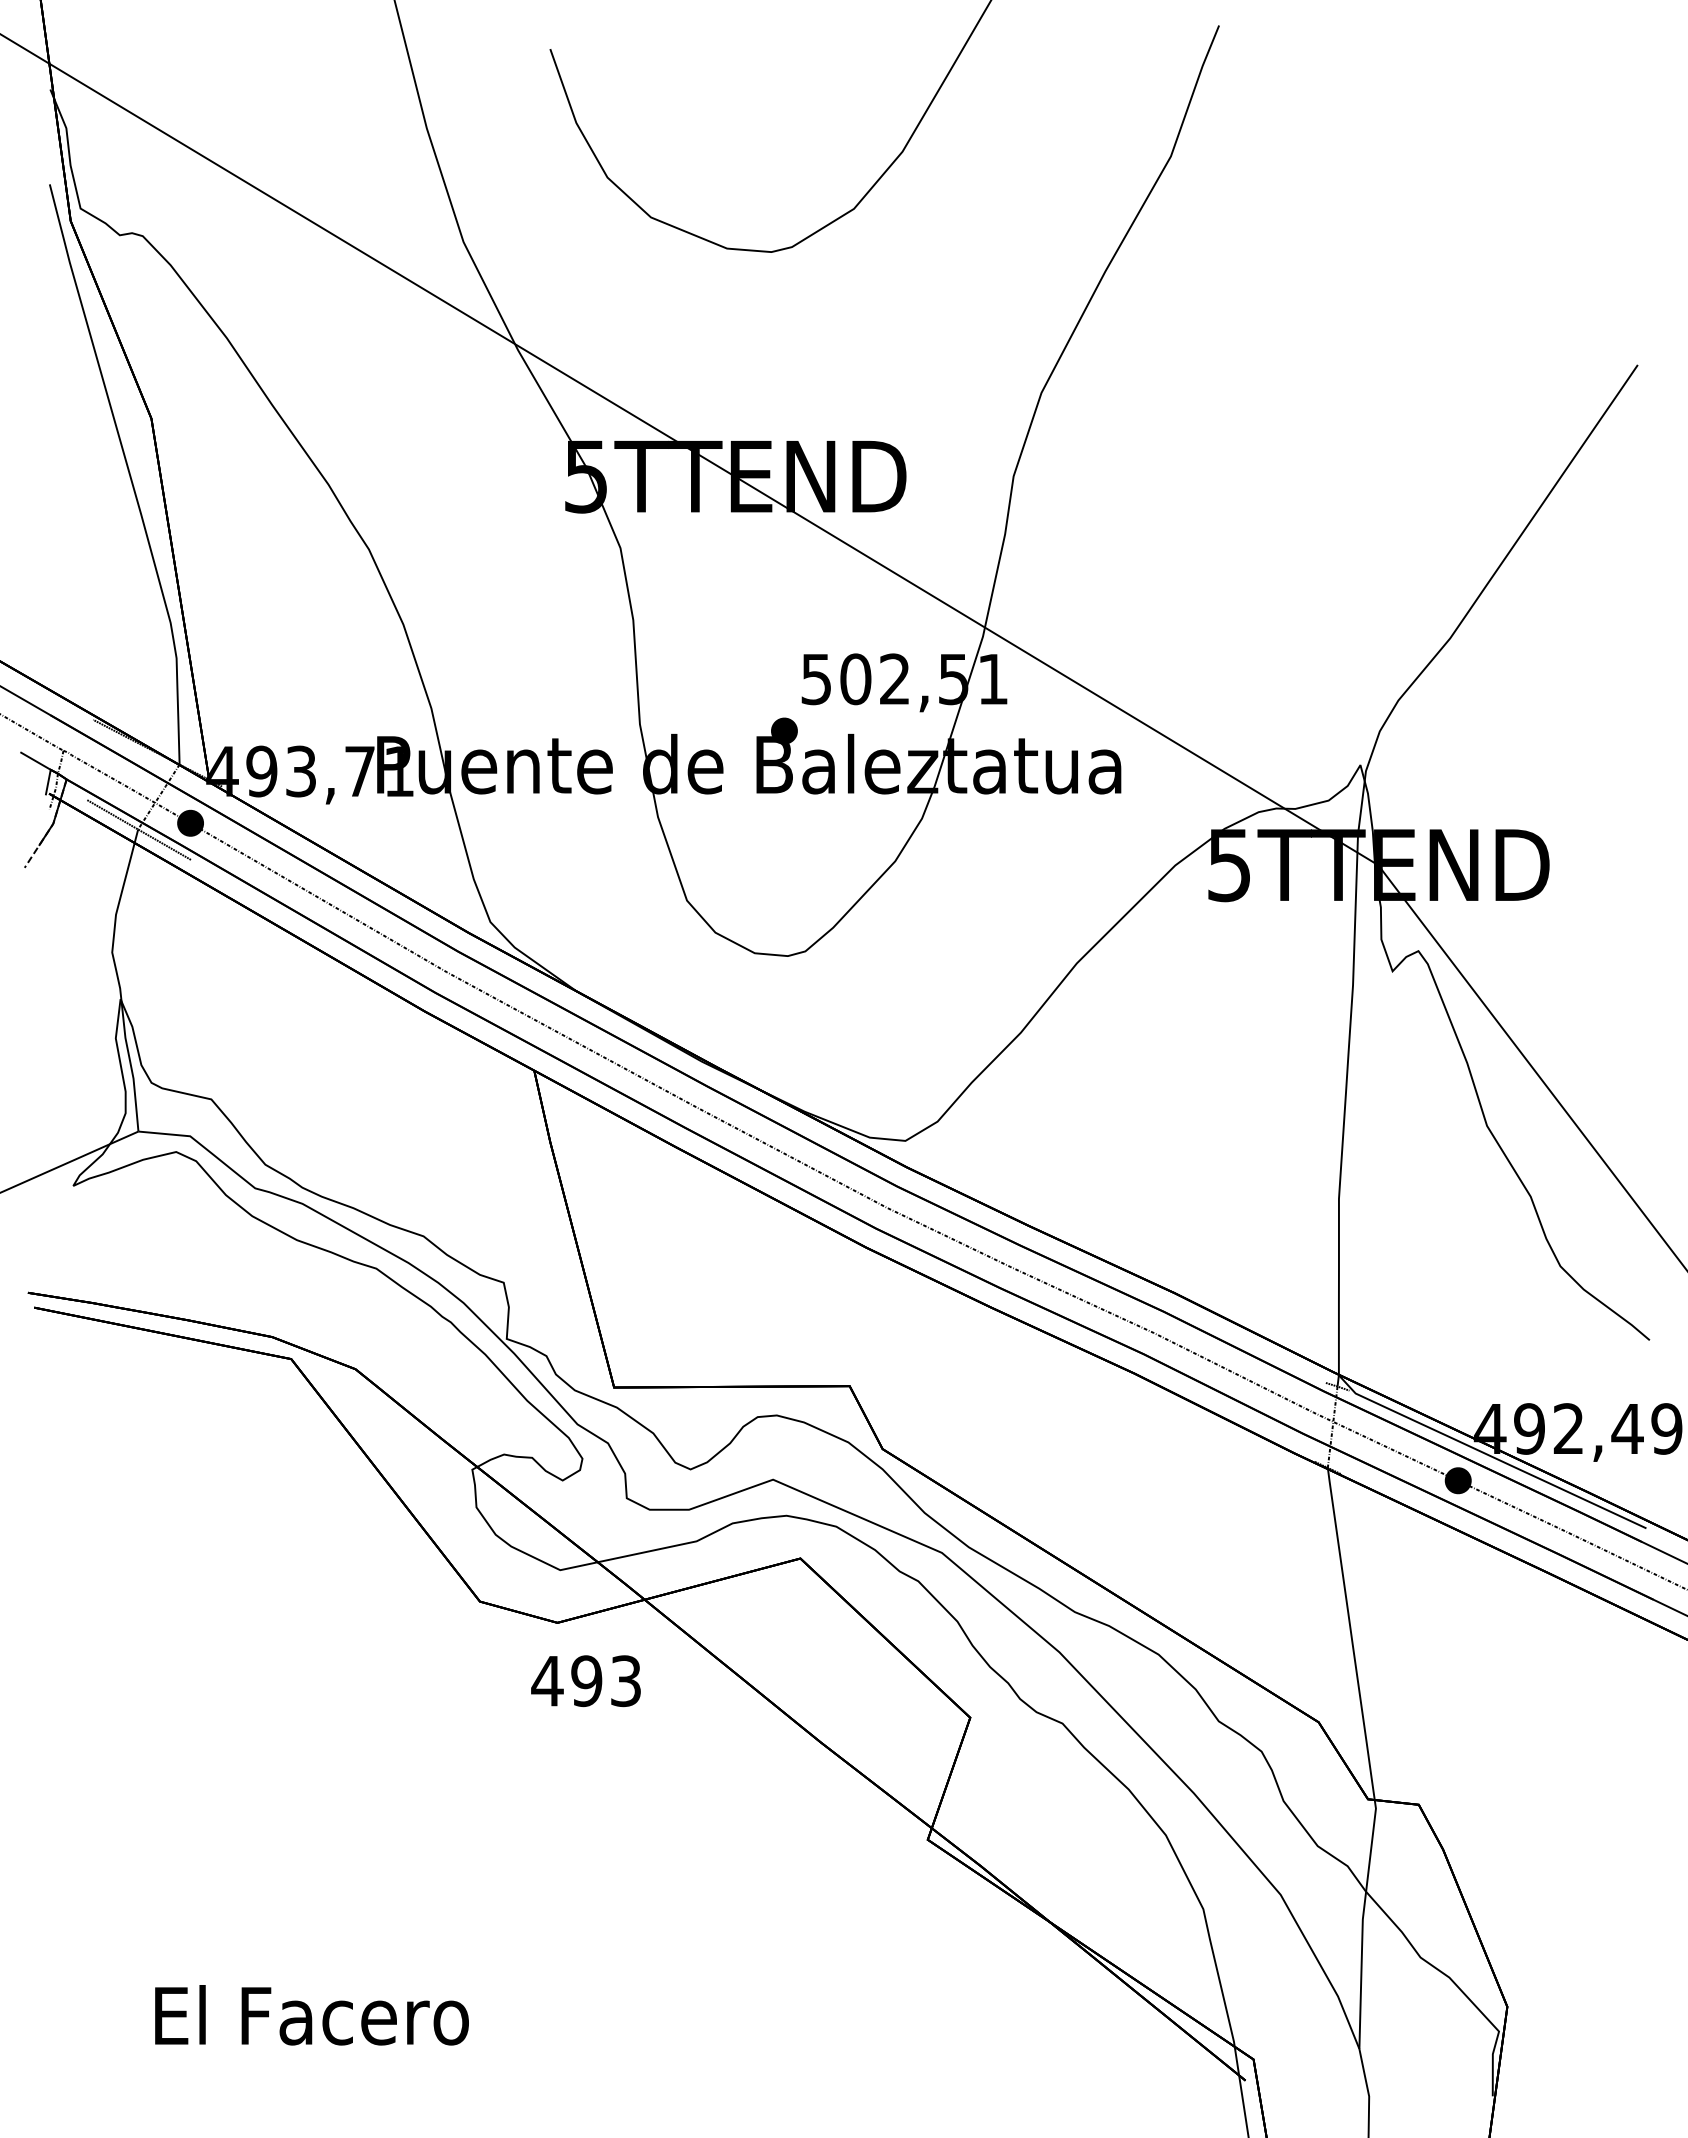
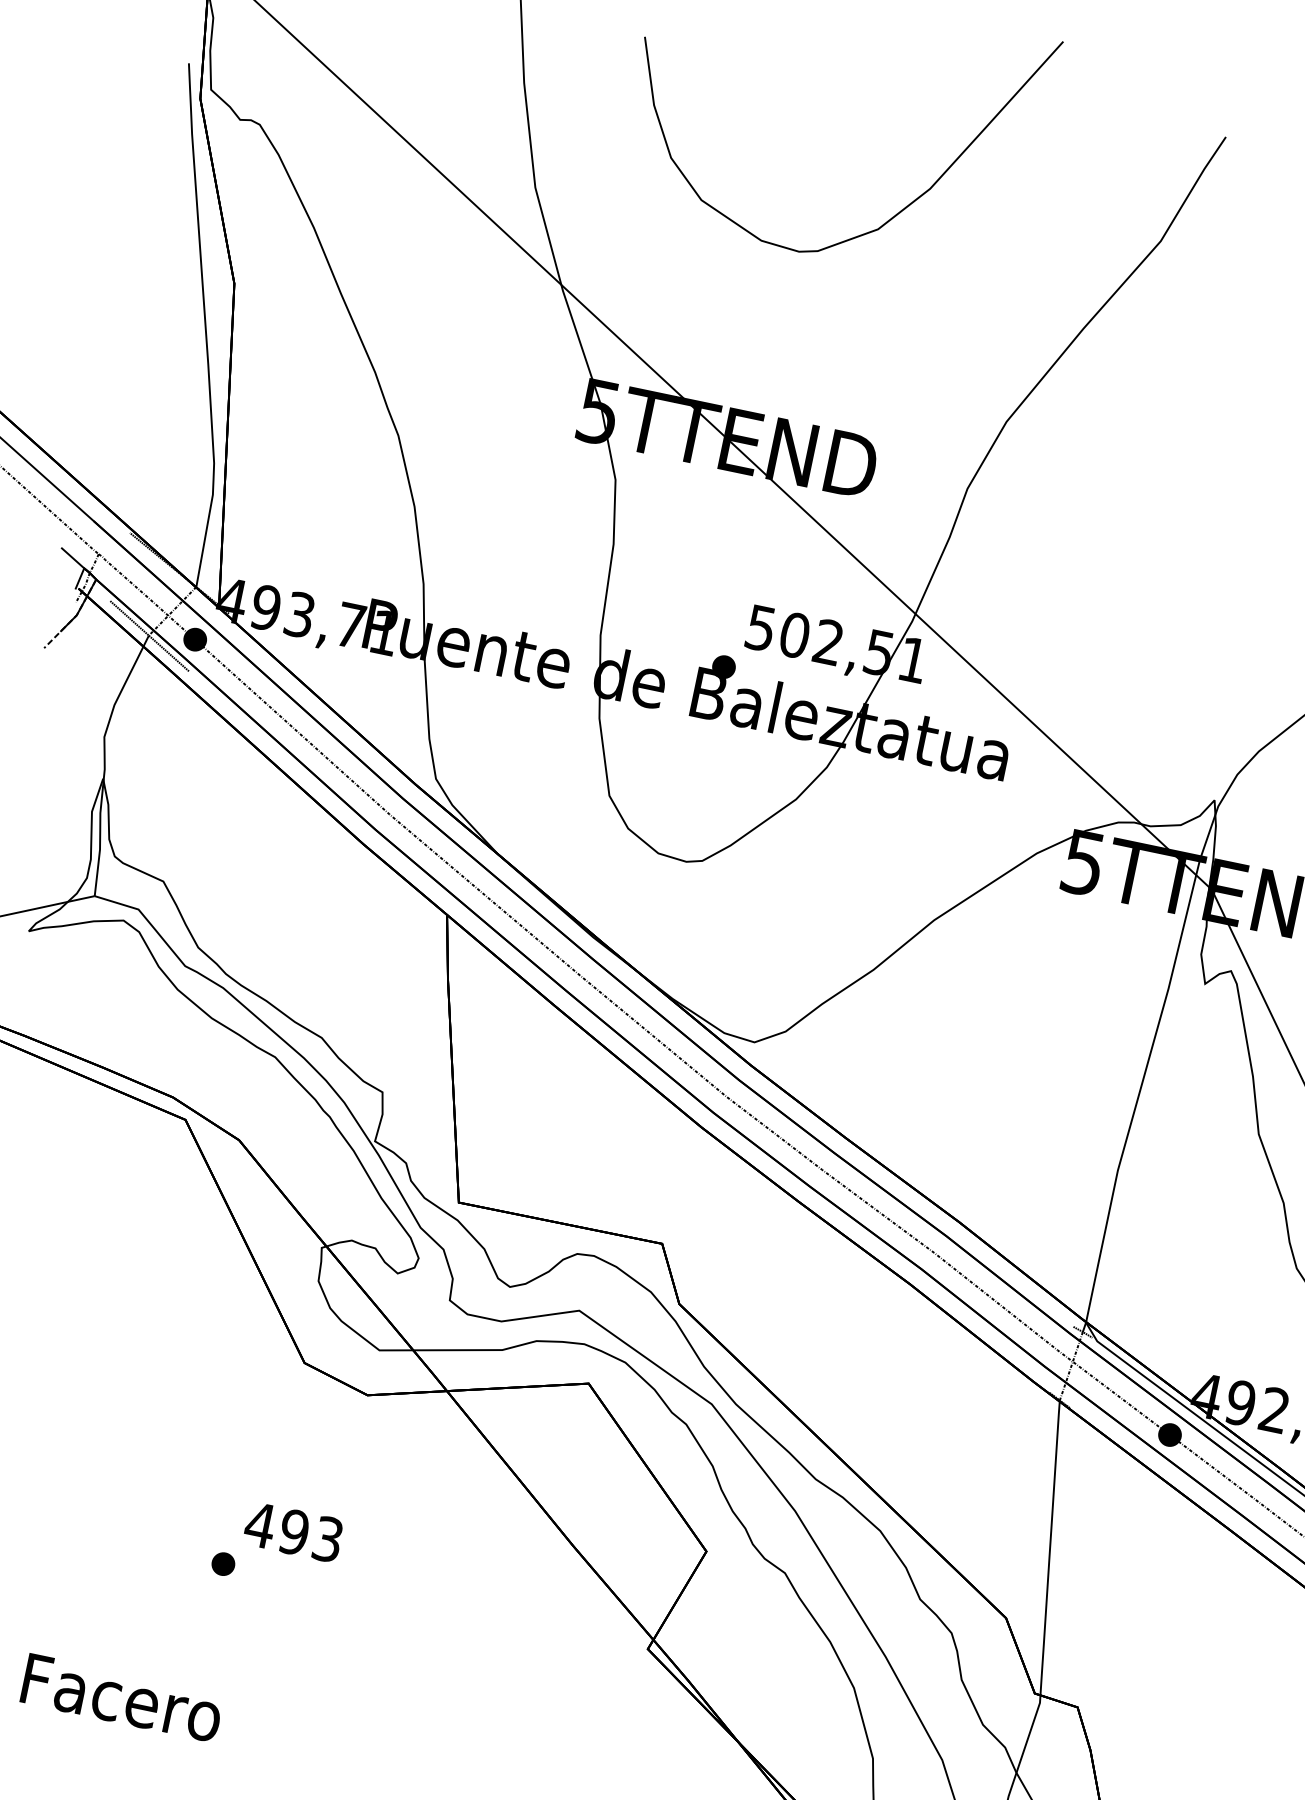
text: (585, 1681) -> (293, 1532), moved
part: (436, 1843) -> (223, 1563), added

